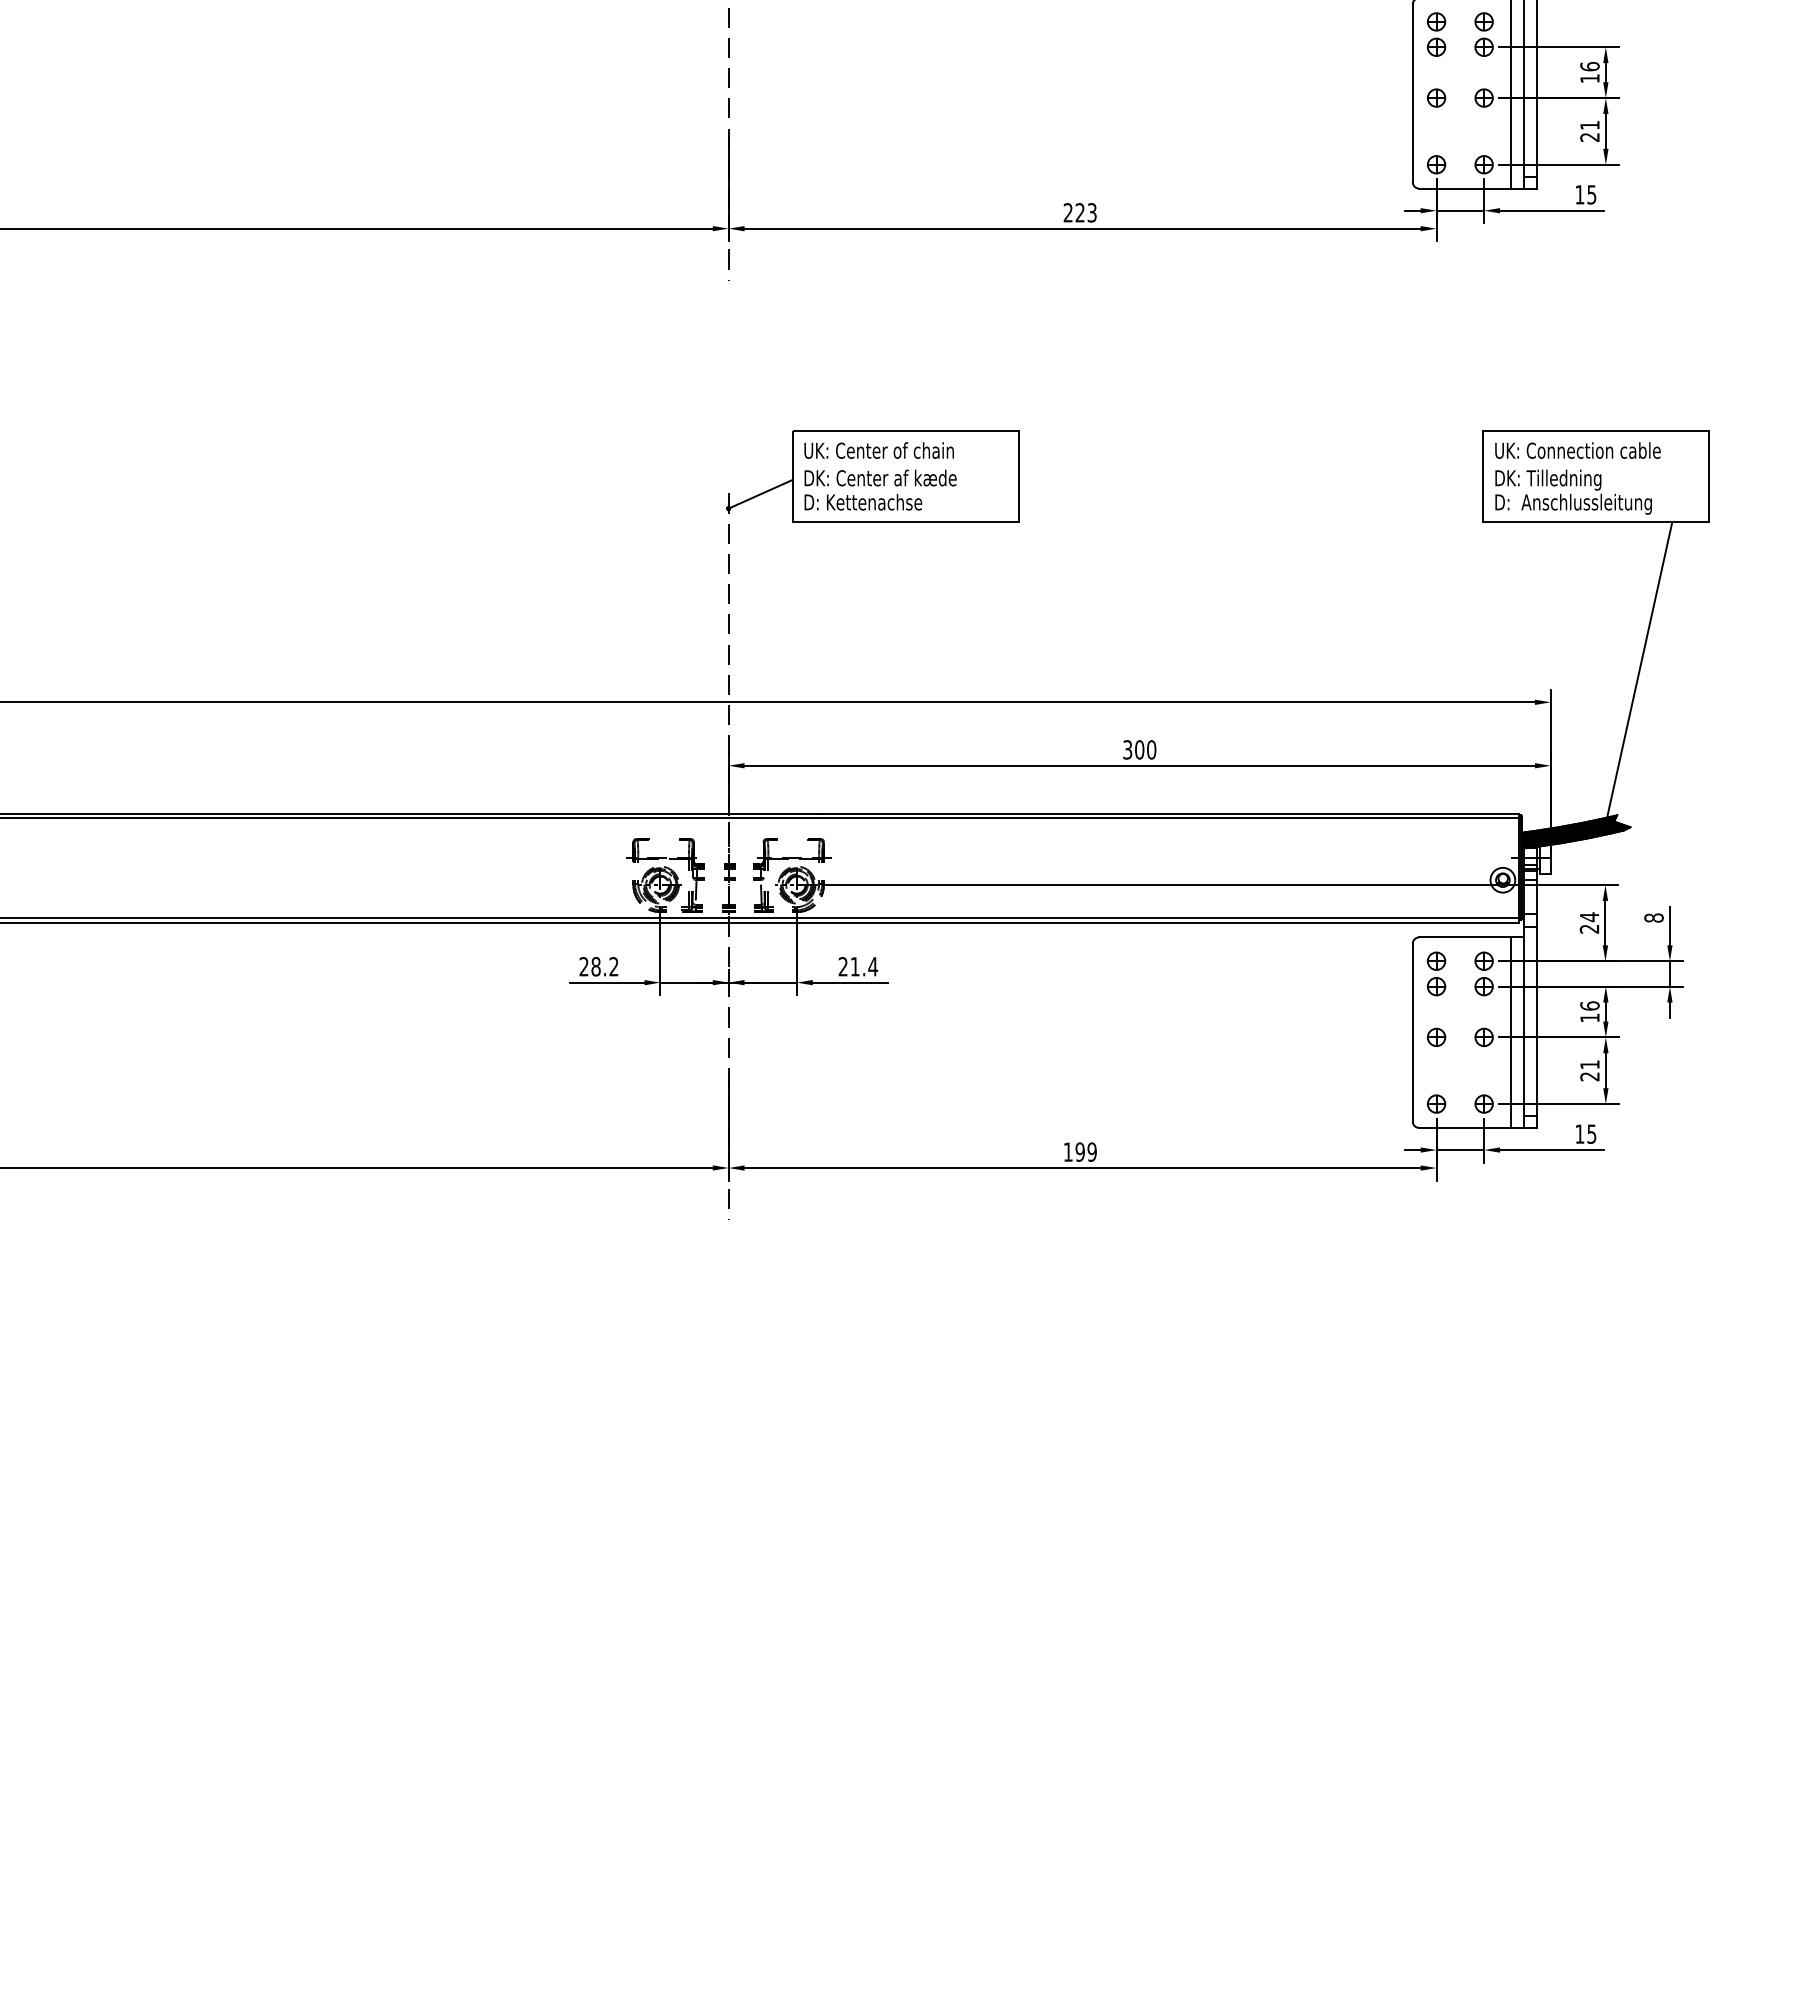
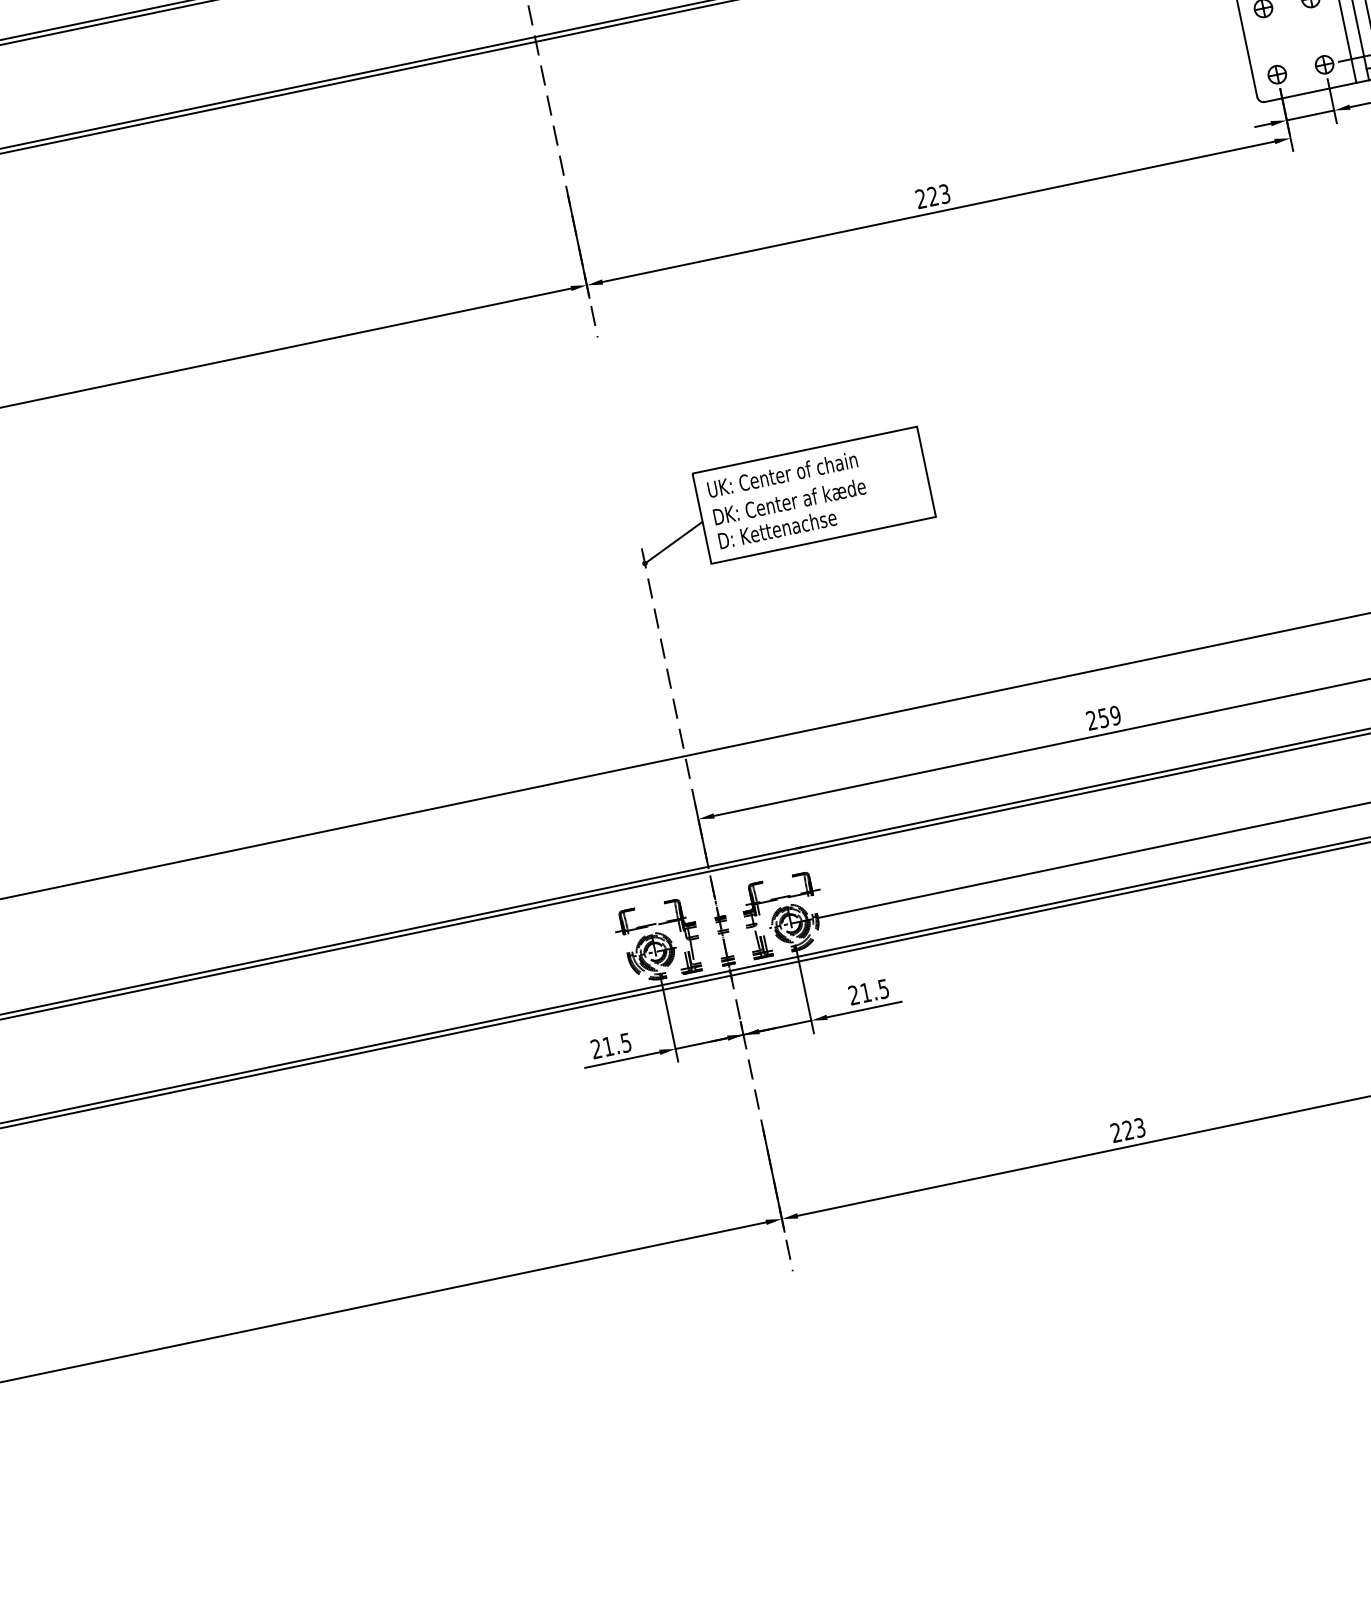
text: (1139, 749) -> (1103, 717), 300 -> 259
text: (604, 966) -> (616, 1044), 28.2 -> 21.5
text: (873, 966) -> (884, 988), 21.4 -> 21.5
text: (1079, 1151) -> (1127, 1129), 199 -> 223

